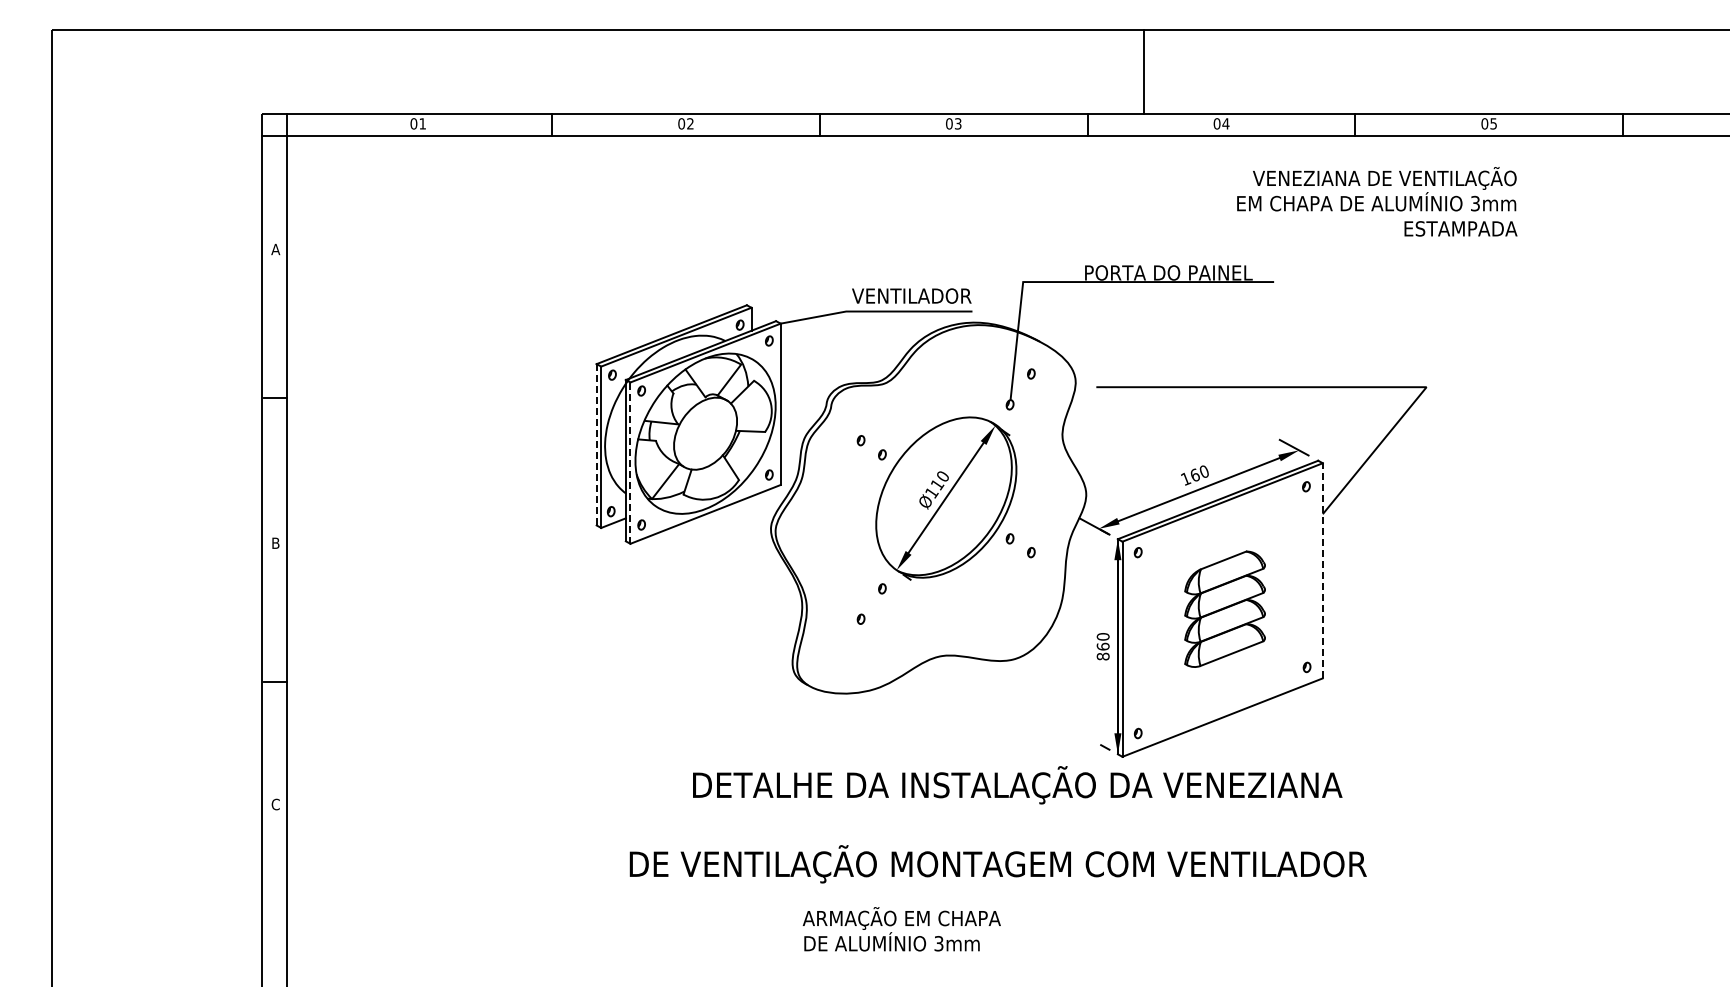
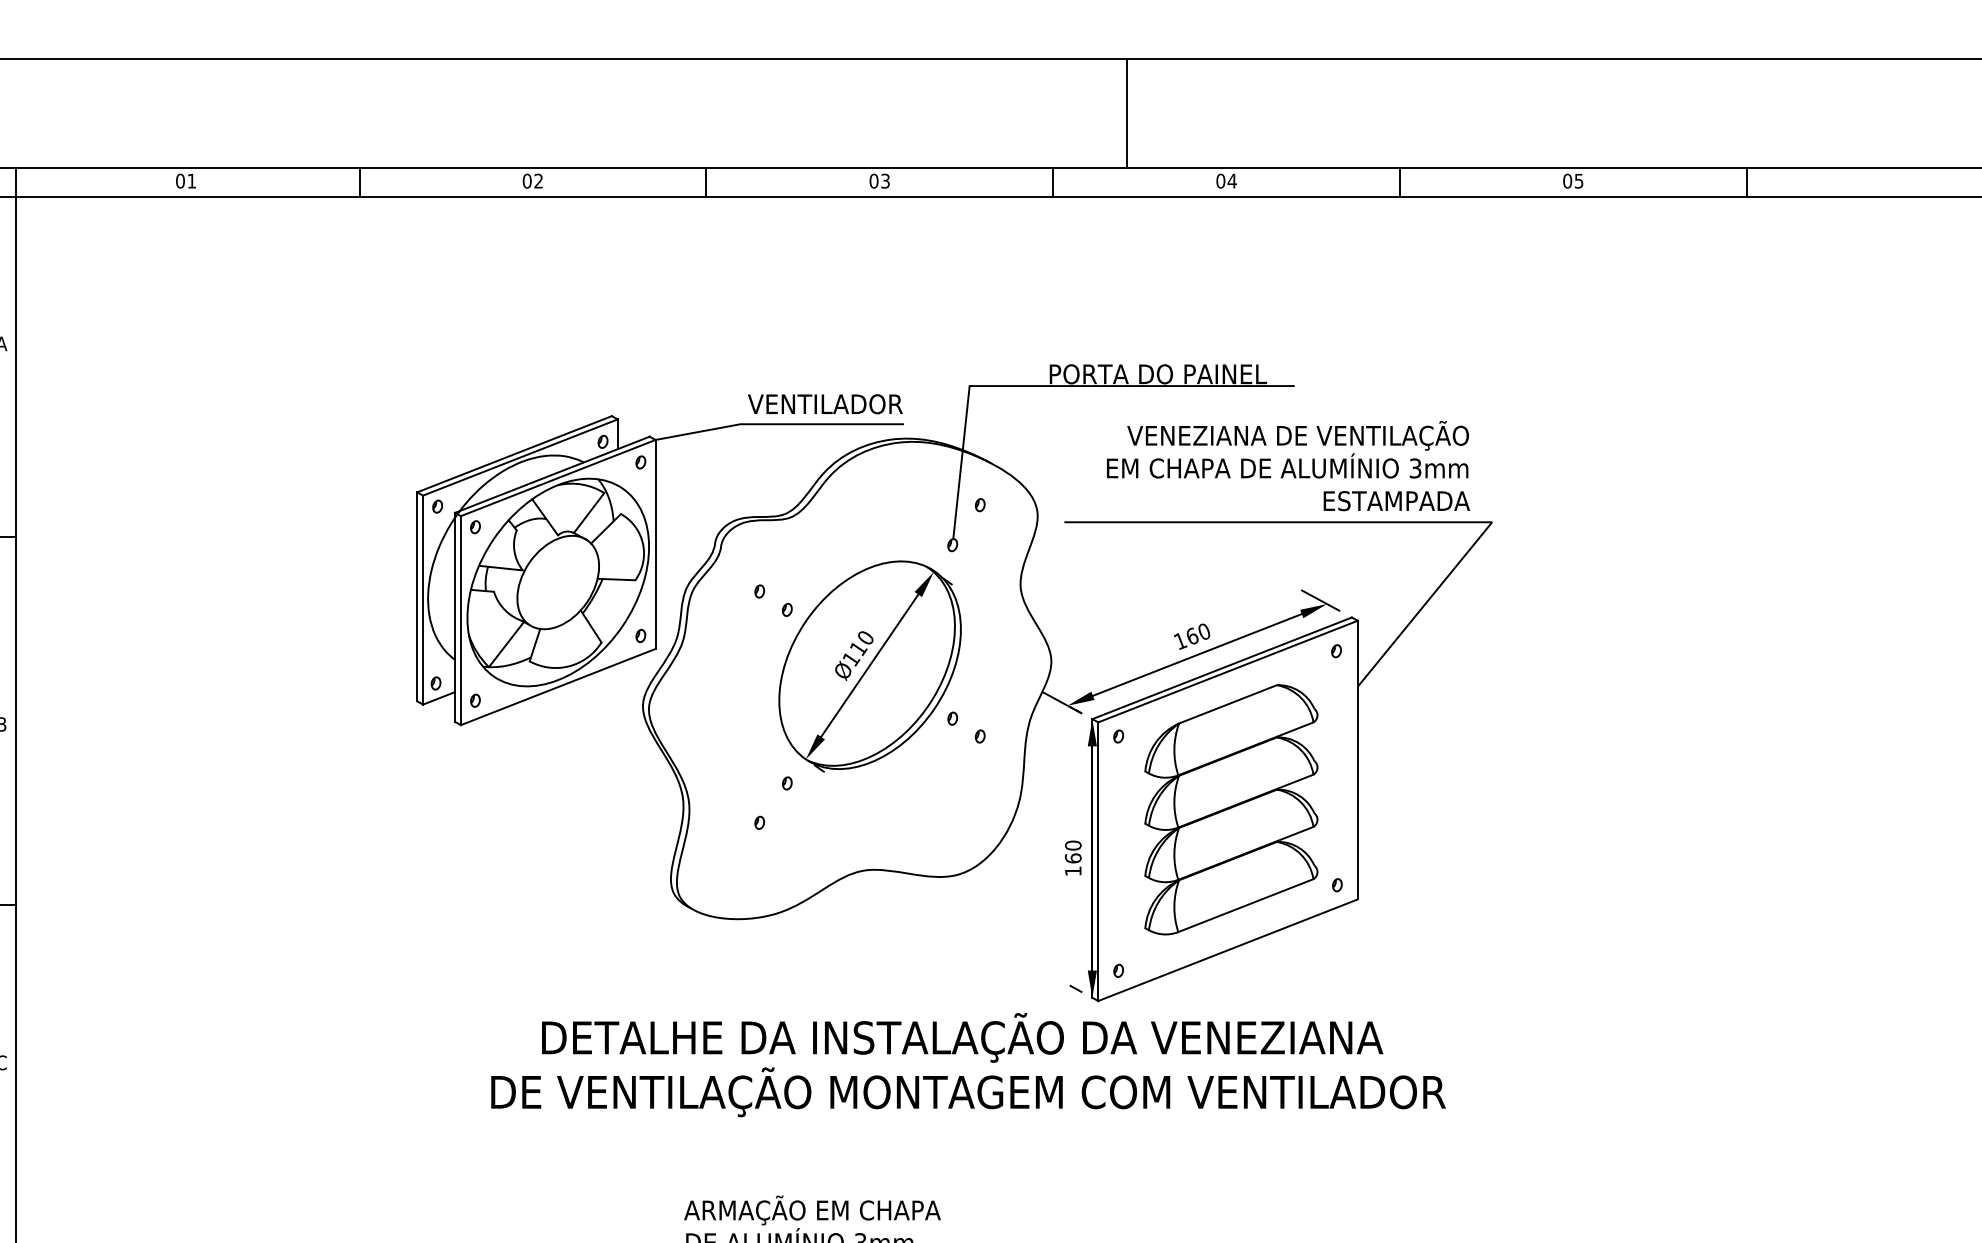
text: (1377, 201) -> (1288, 465), moved
line: (596, 444) -> (416, 596), dashed -> solid
line: (630, 463) -> (461, 621), dashed -> solid
line: (1322, 570) -> (1357, 759), dashed -> solid
part: (1224, 609) -> (1230, 810), size x1.67
text: (1102, 656) -> (1072, 871), 860 -> 160
text: (997, 864) -> (967, 1092), moved

